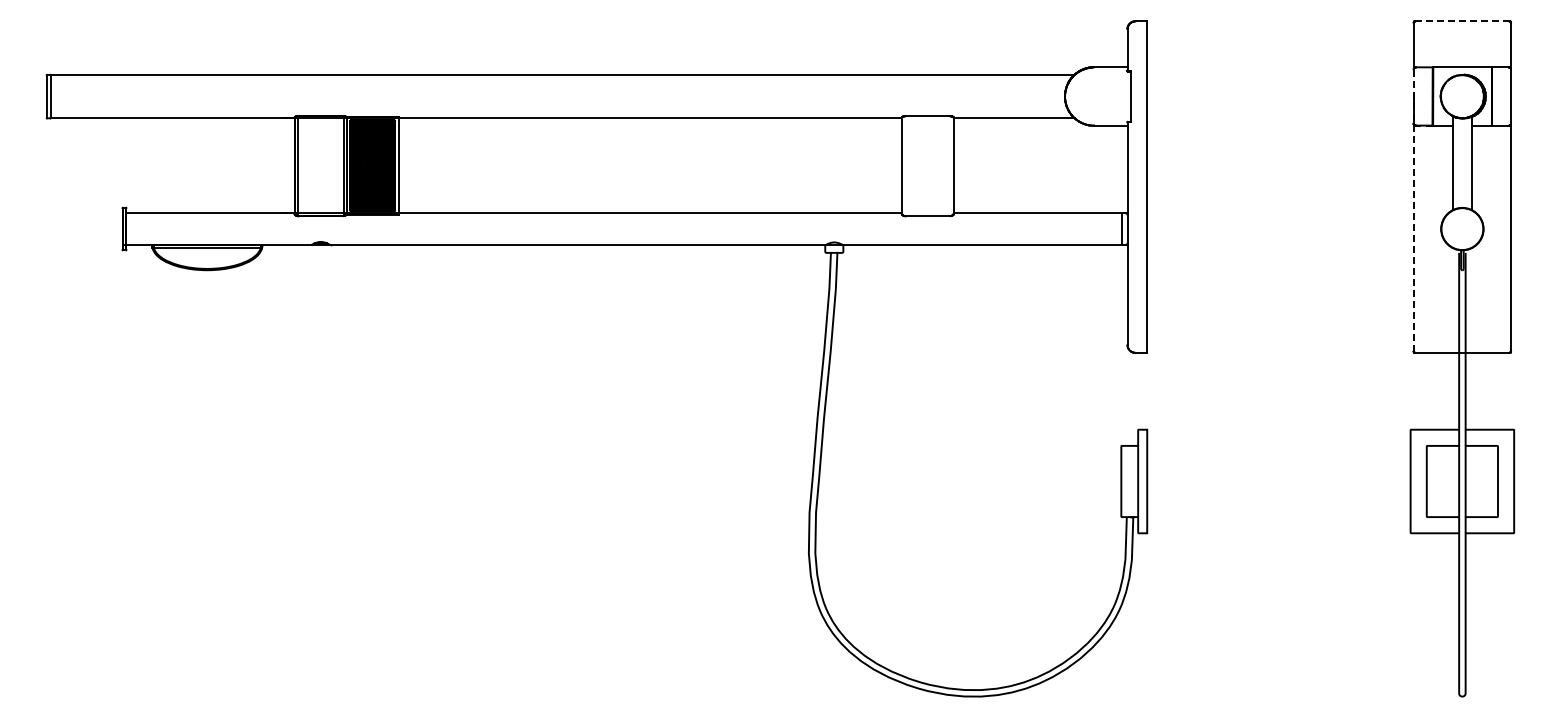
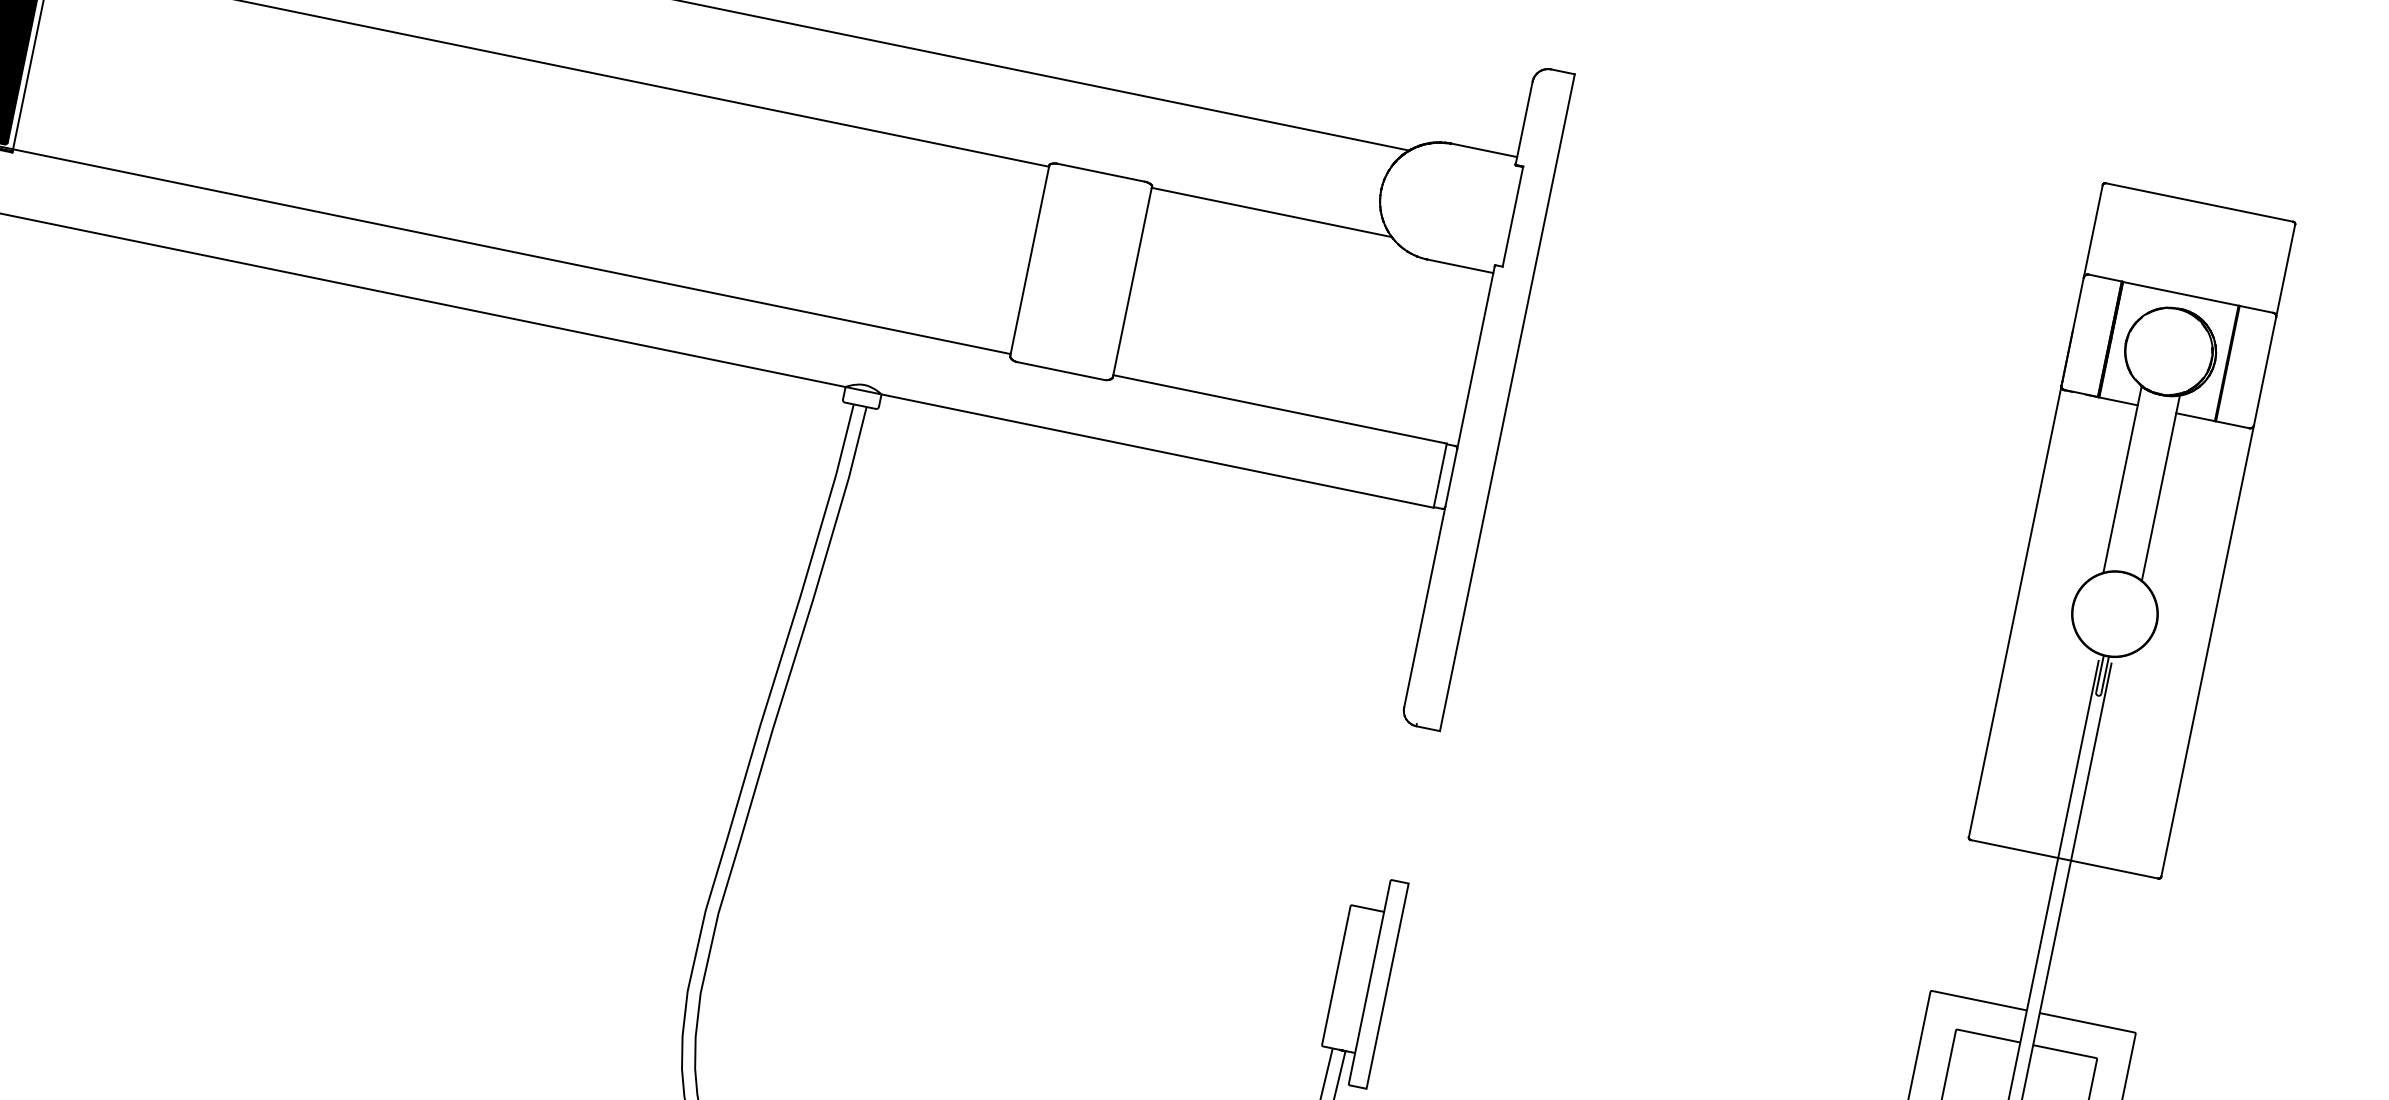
line: (1462, 21) -> (2199, 202), dashed -> solid
line: (1413, 209) -> (2026, 555), dashed -> solid

